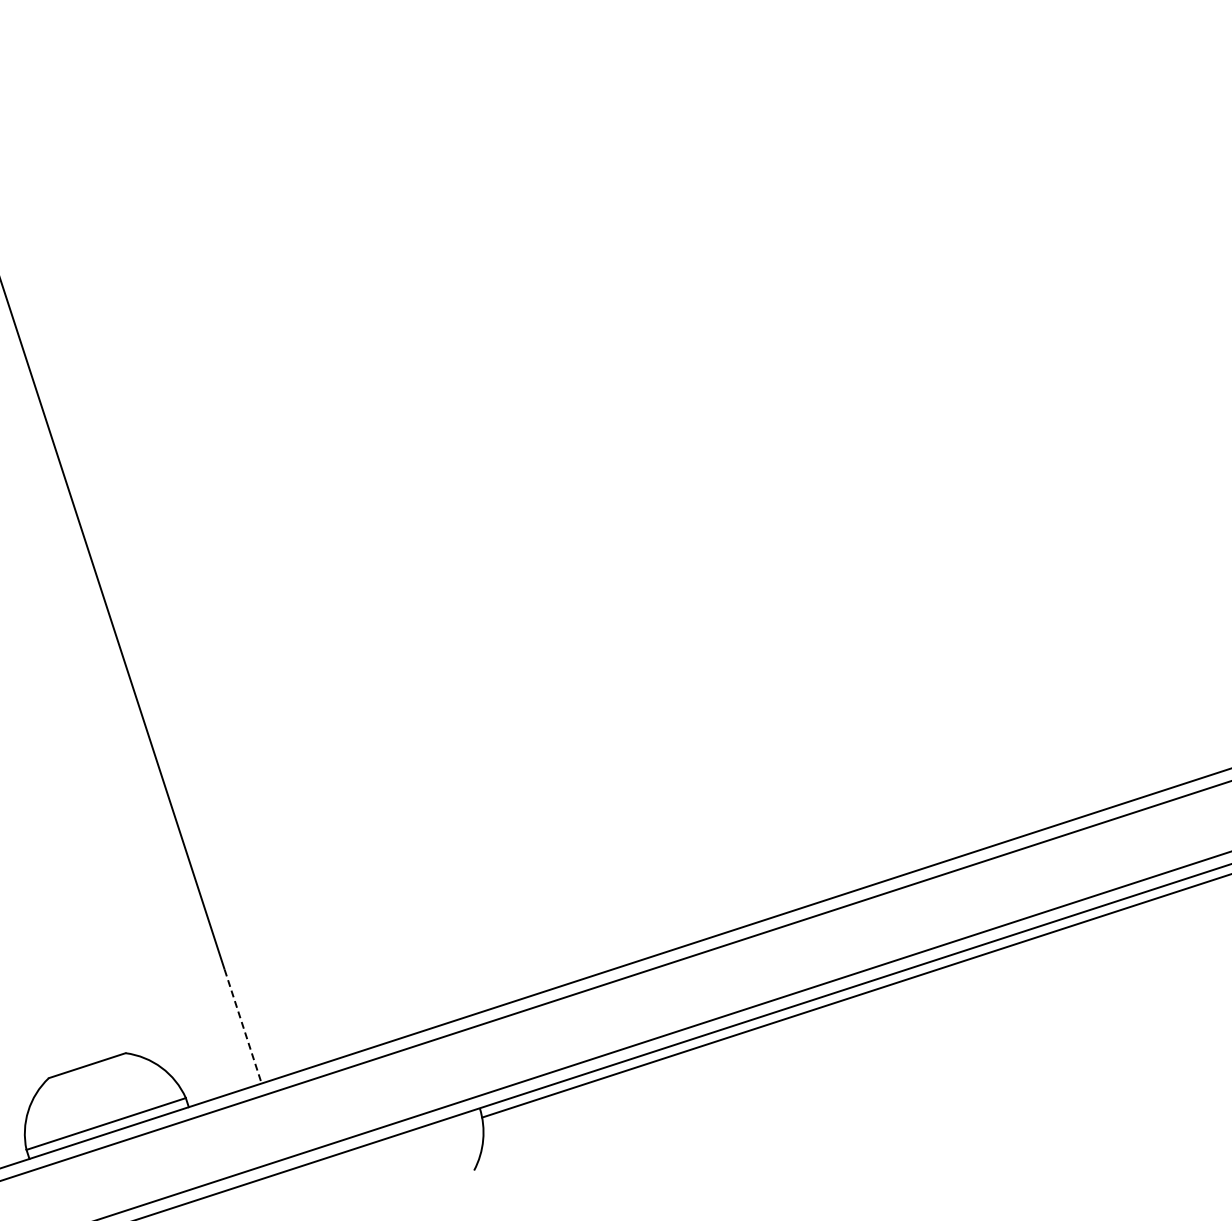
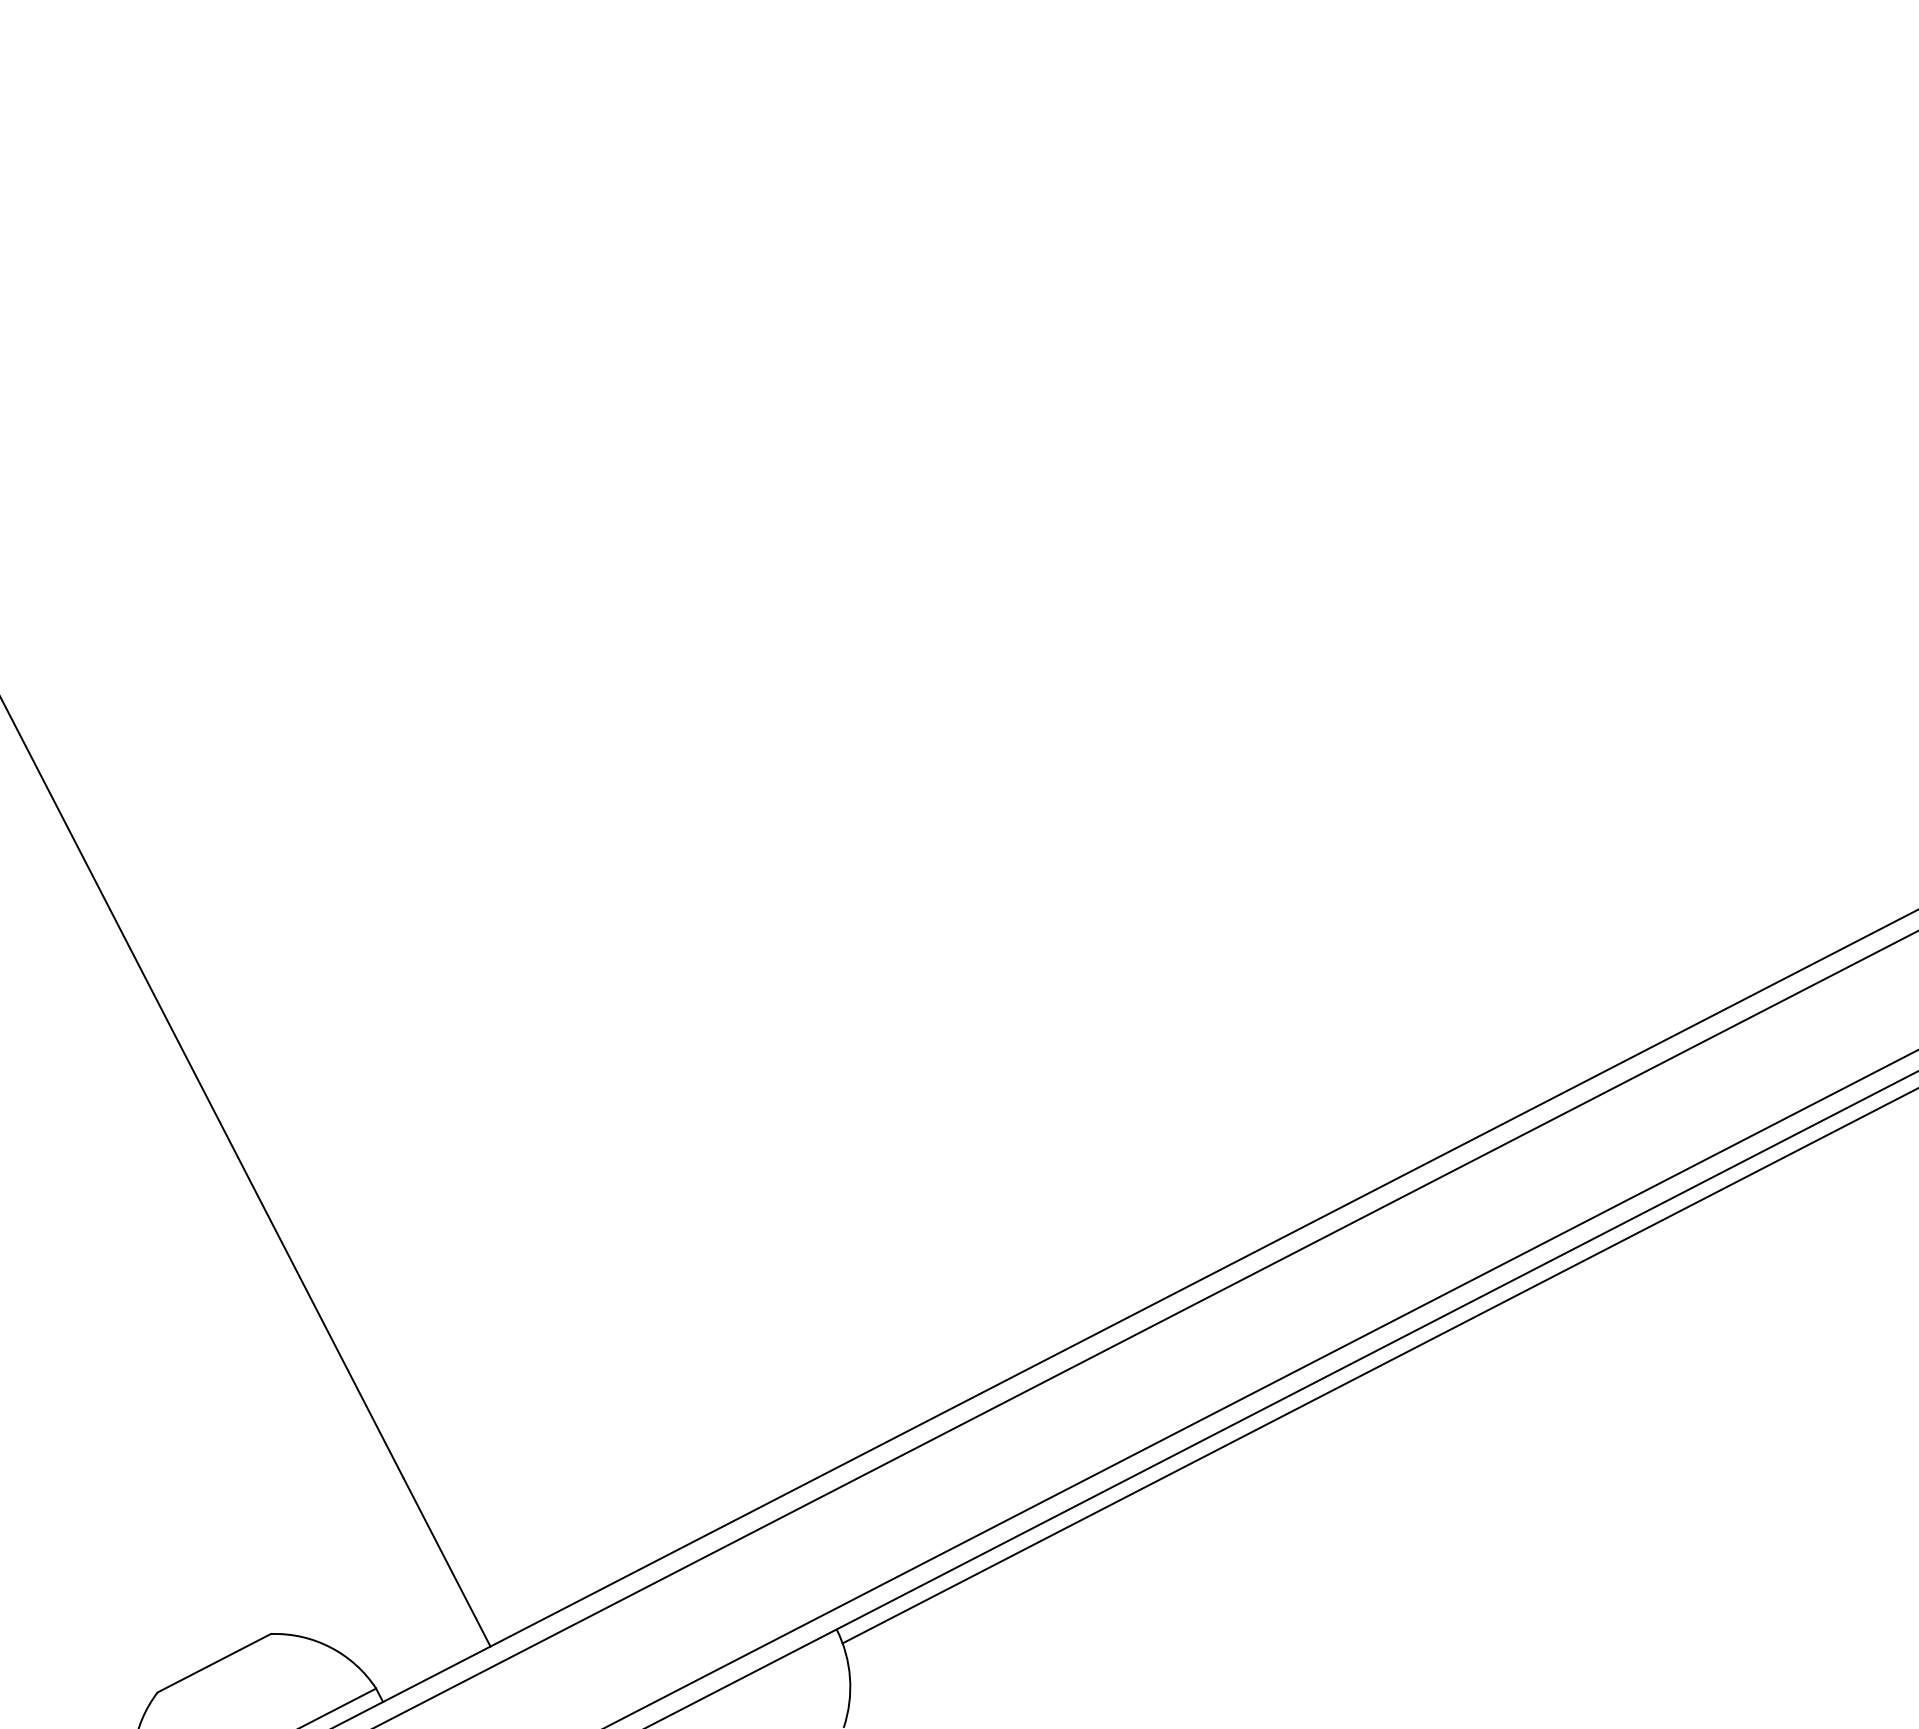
line: (243, 1026) -> (447, 1562), dashed -> solid

